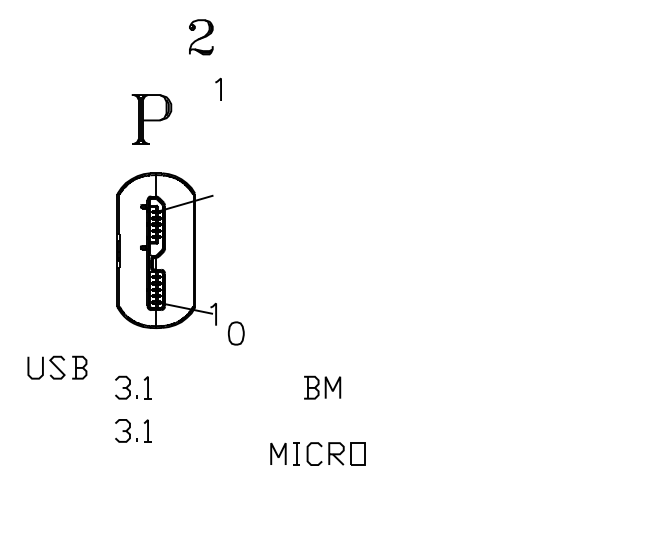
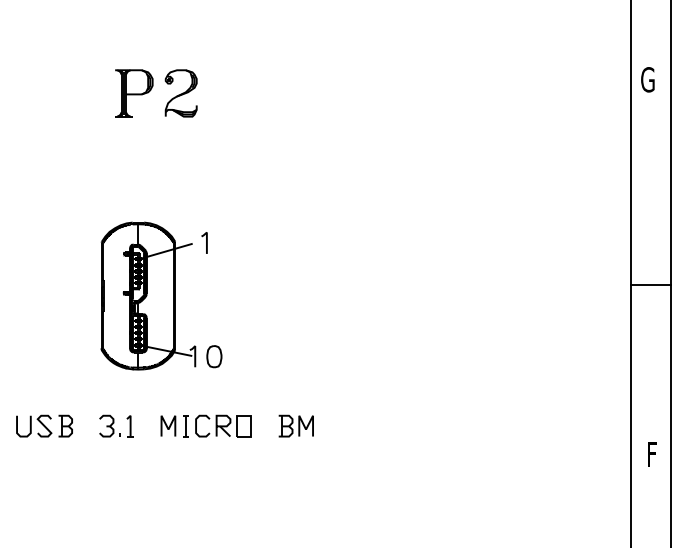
part: (200, 37) -> (180, 93), size x1.43
line: (220, 88) -> (206, 242), moved
part: (152, 119) -> (134, 93), moved
part: (236, 333) -> (214, 356), moved
part: (57, 367) -> (44, 425), moved
part: (133, 430) -> (116, 466), removed
part: (320, 447) -> (208, 419), moved

